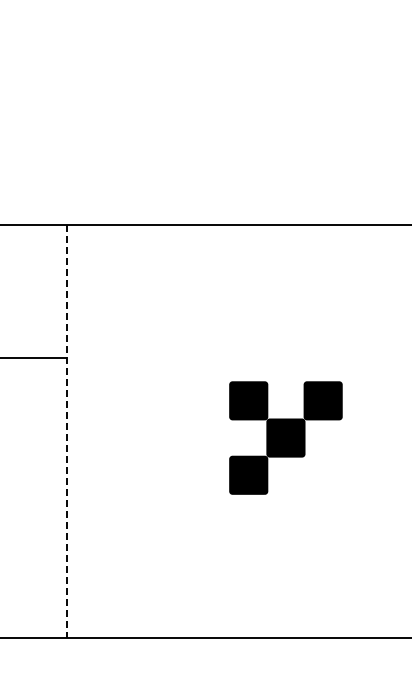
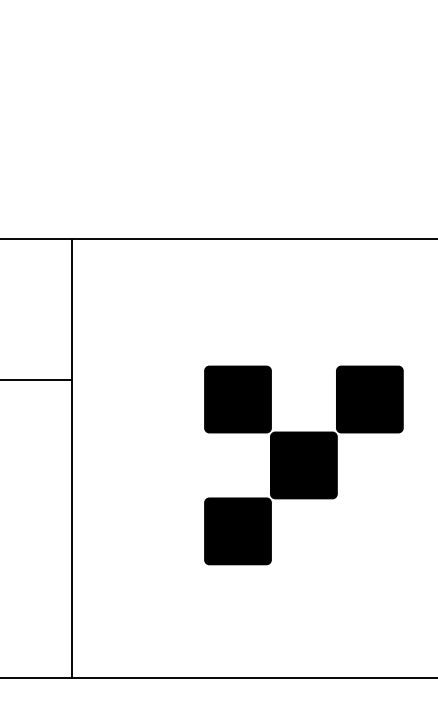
line: (67, 431) -> (71, 458), dashed -> solid
part: (285, 437) -> (303, 464), size x1.67

